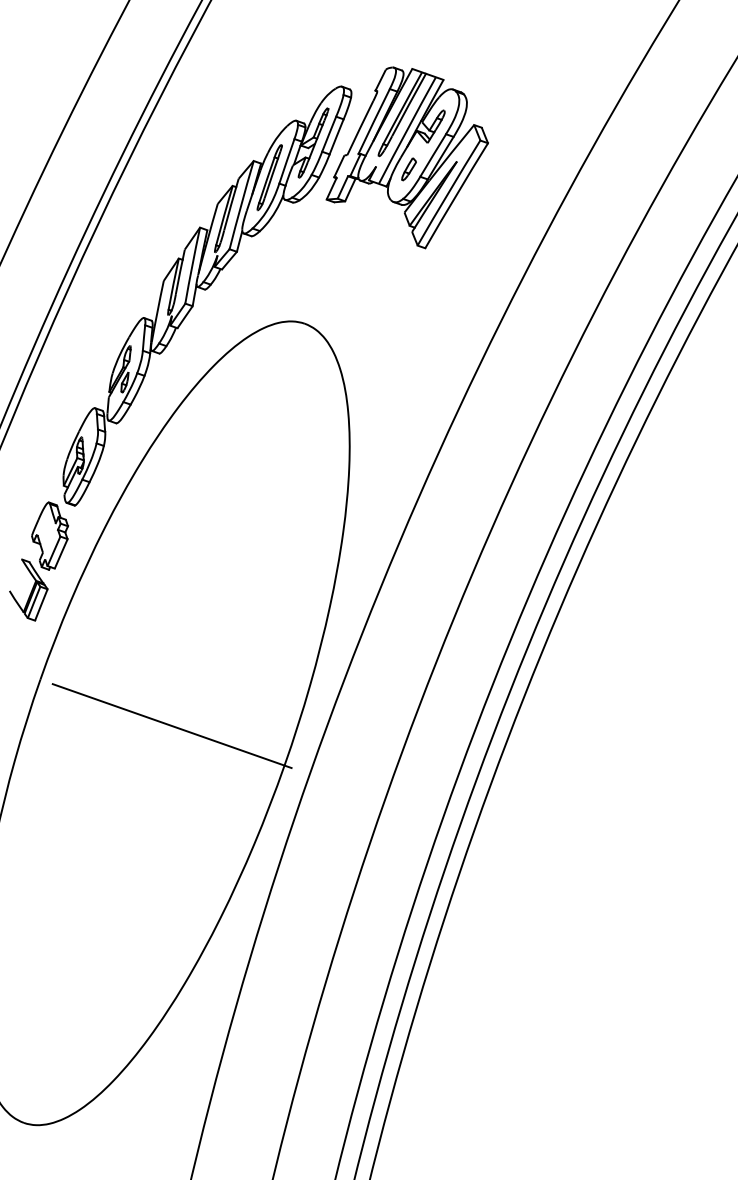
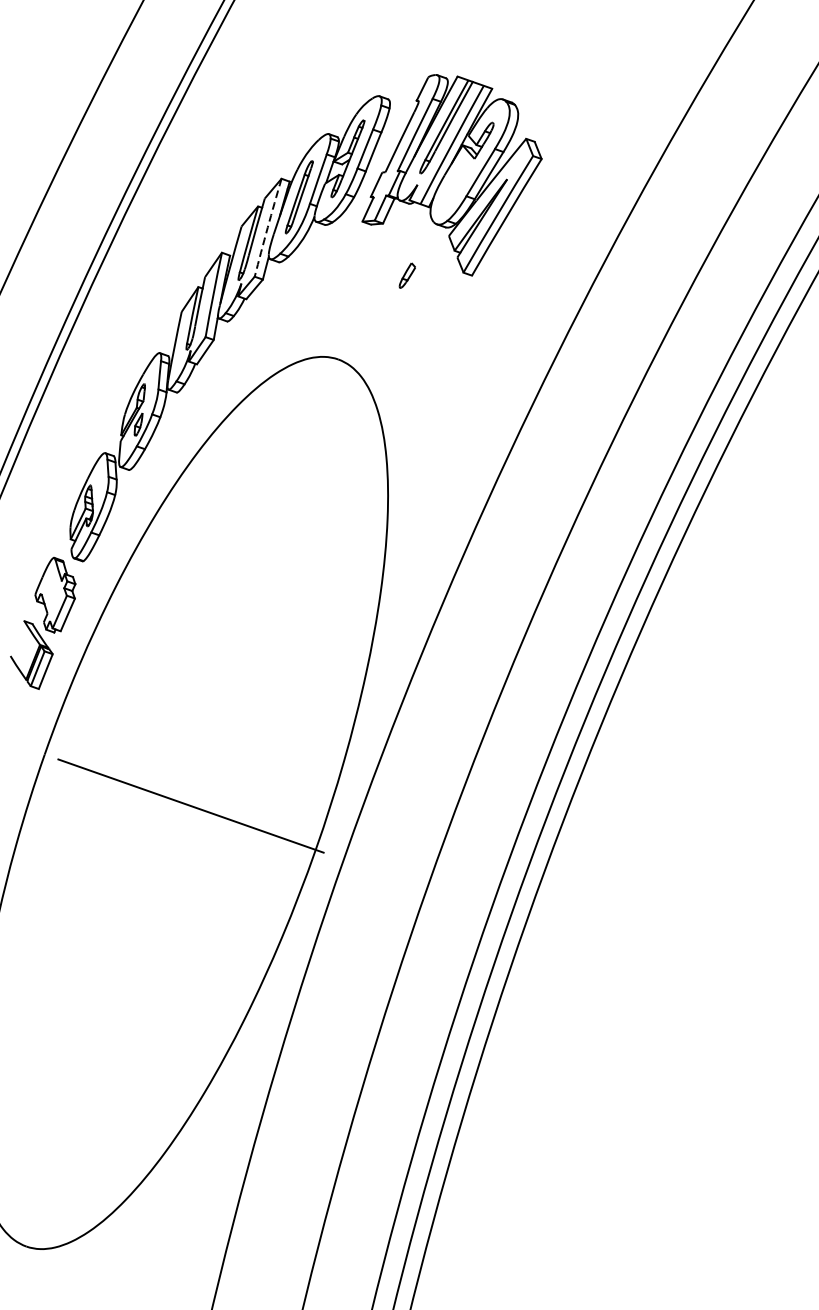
part: (408, 169) -> (406, 275), moved
arc: (241, 205) -> (267, 228), solid -> dashed

